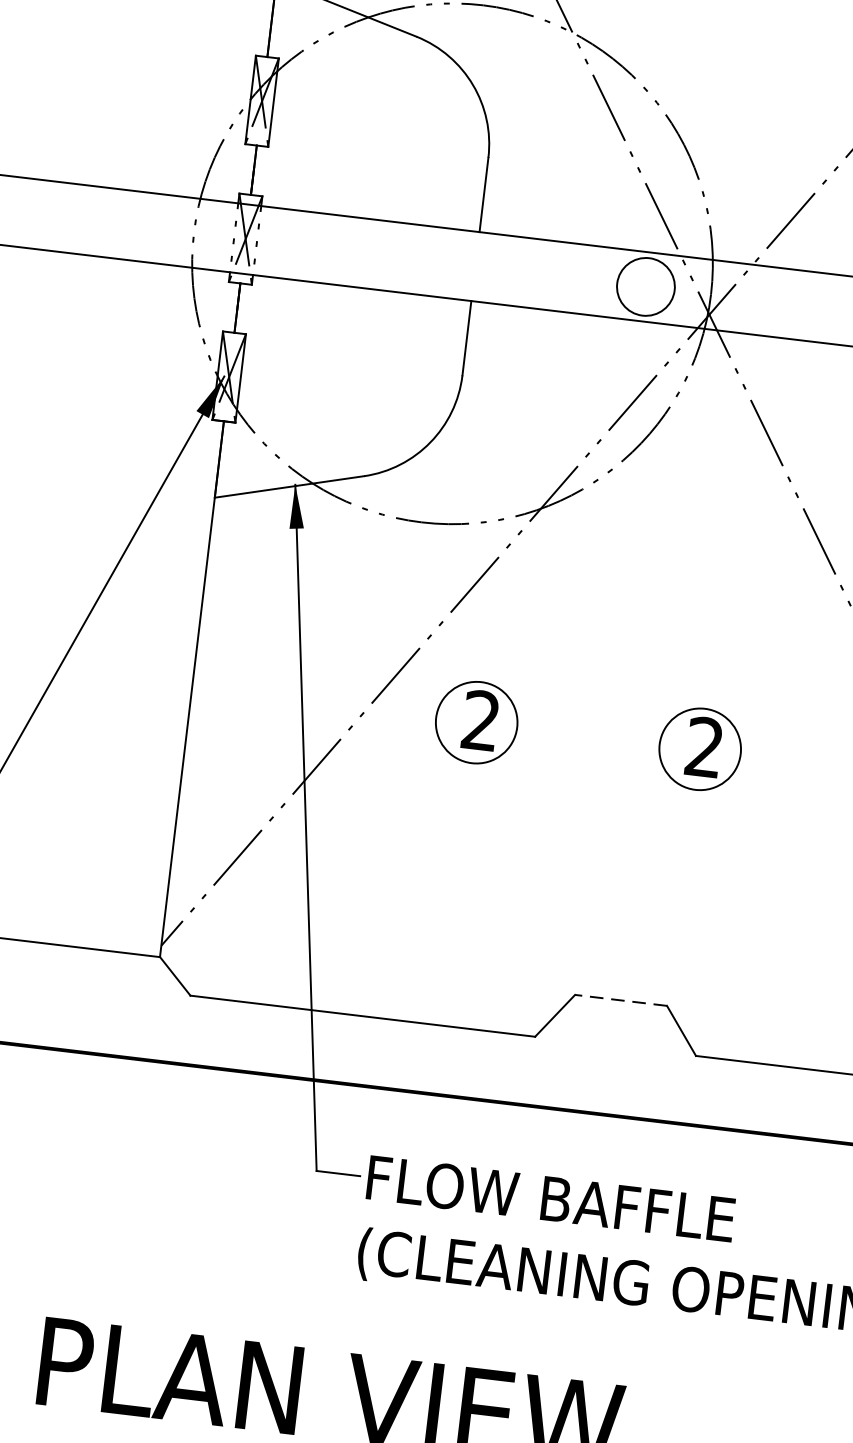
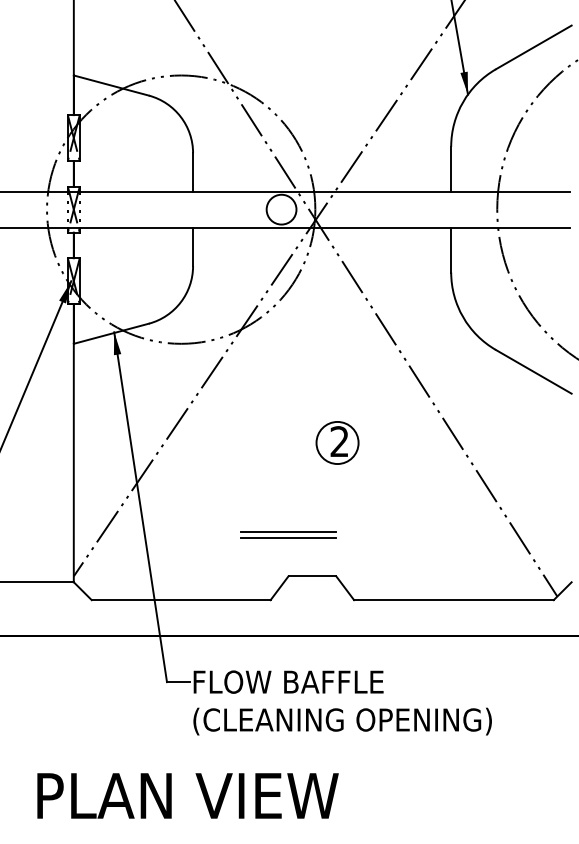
part: (476, 721) -> (221, 442), removed
line: (585, 908) -> (288, 531), added
line: (583, 920) -> (288, 537), added
line: (621, 1000) -> (312, 576), dashed -> solid

